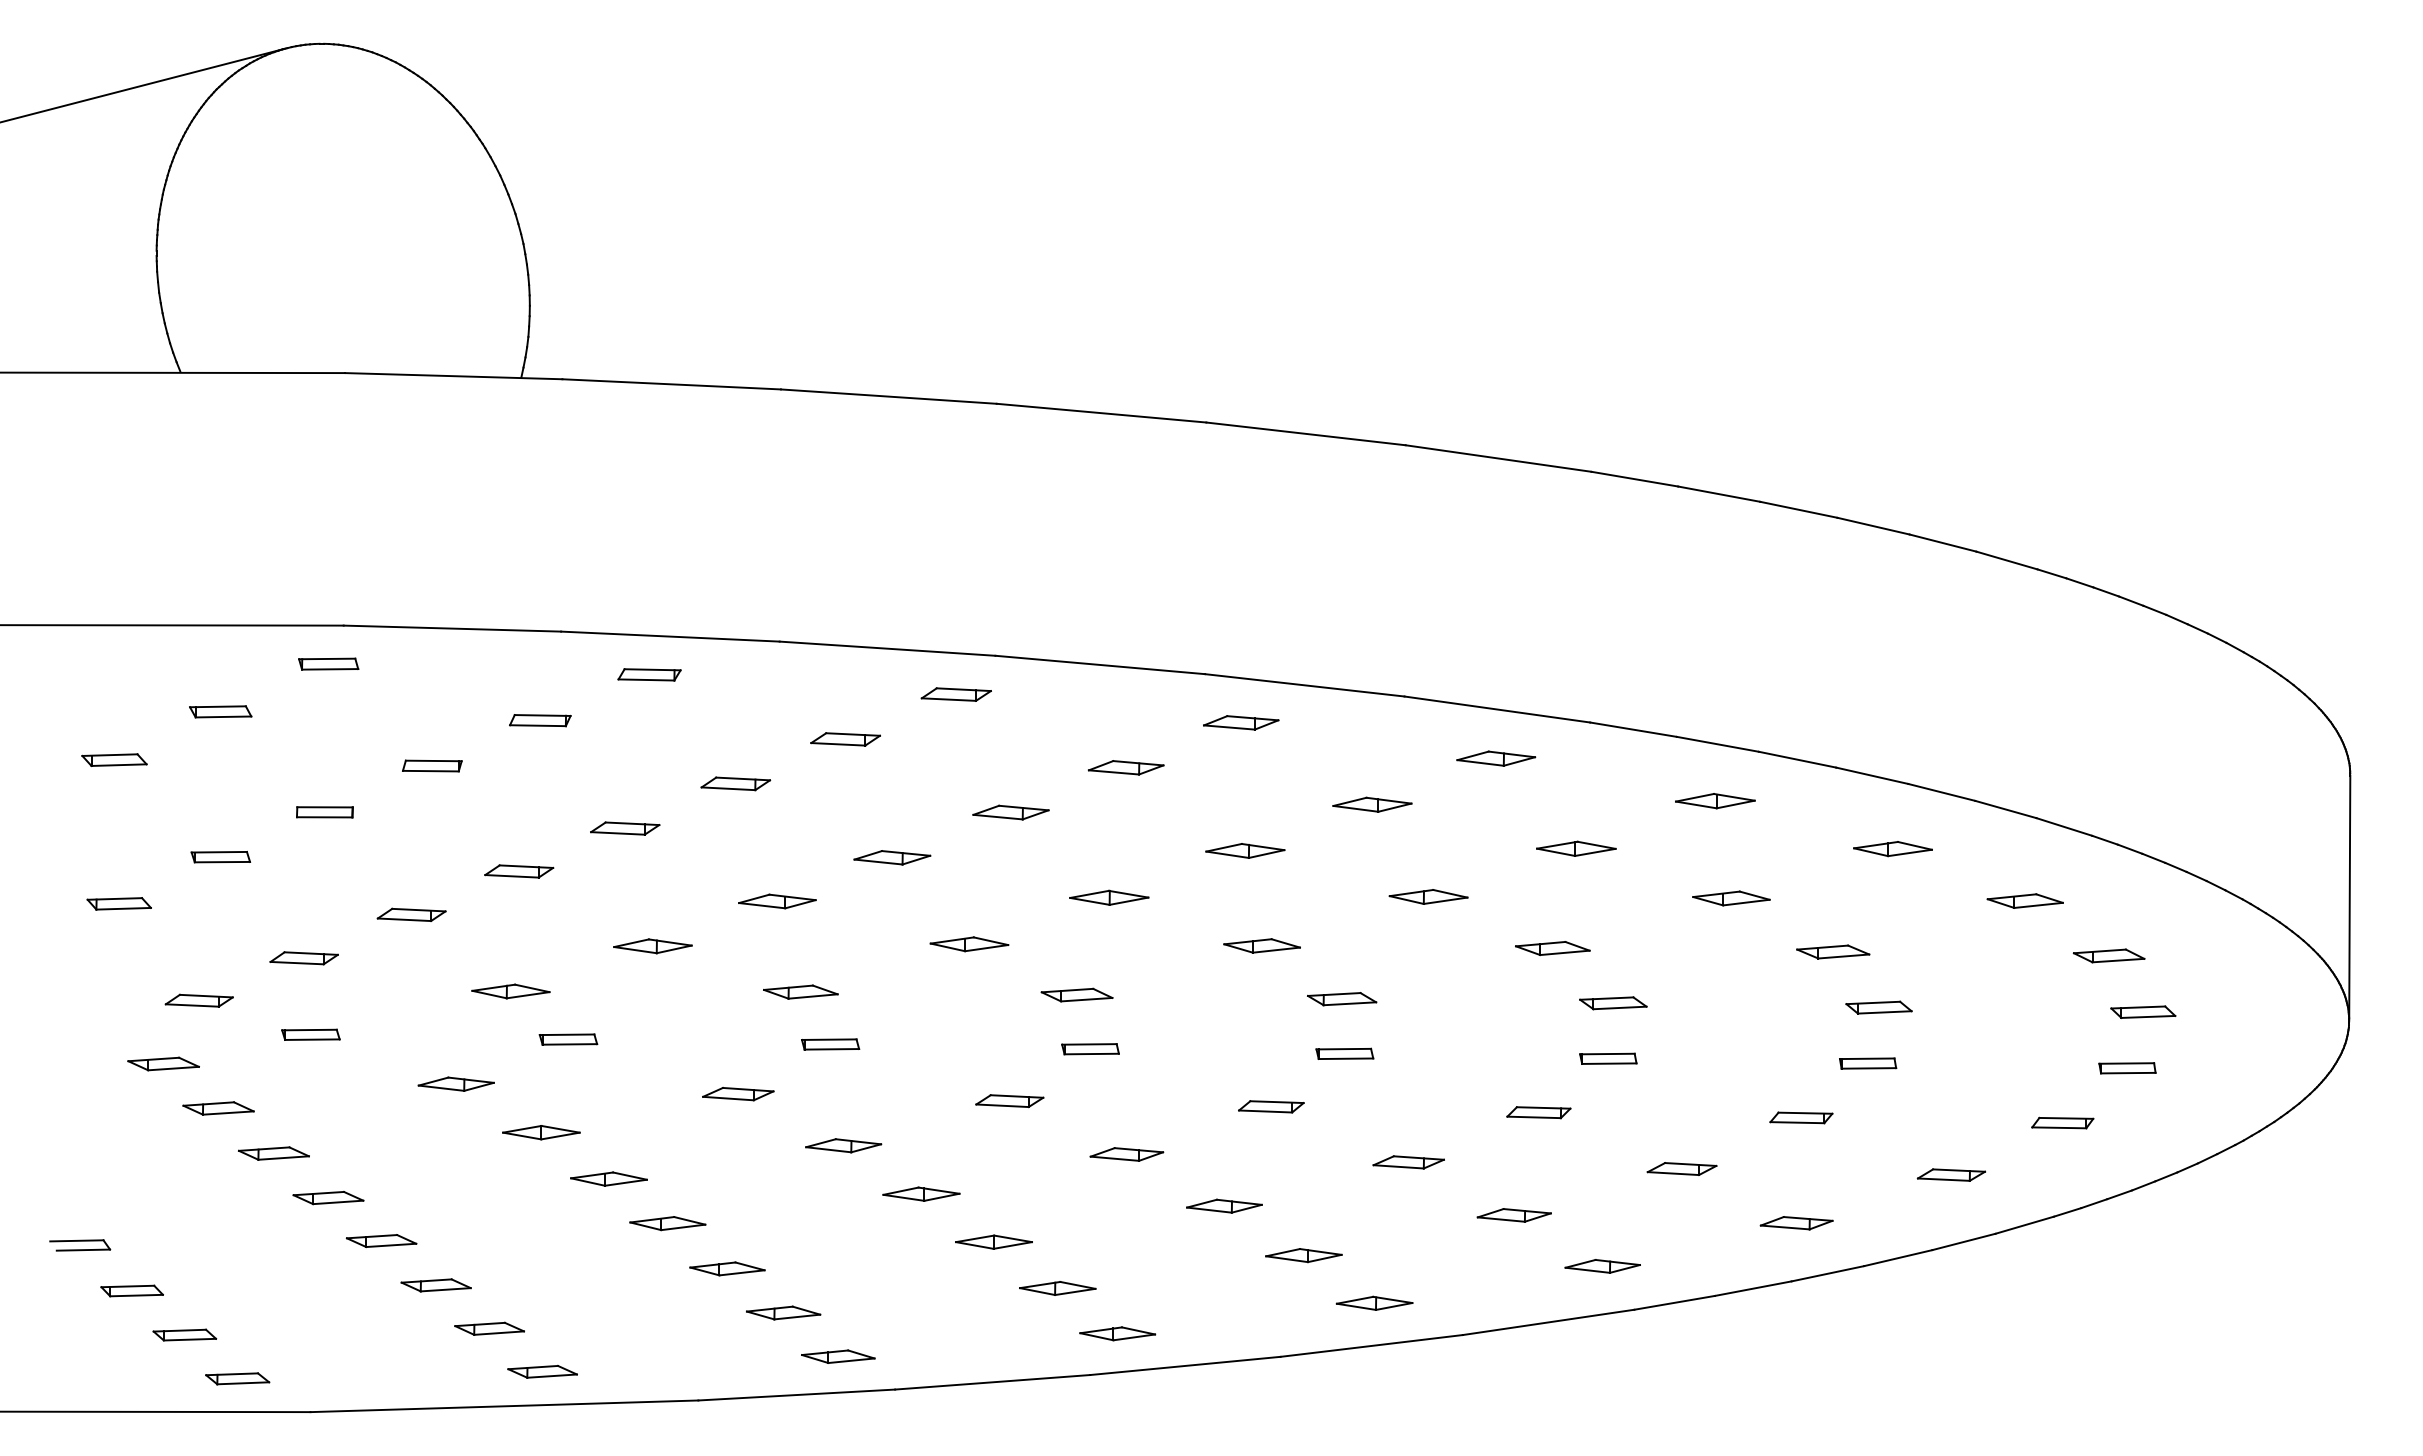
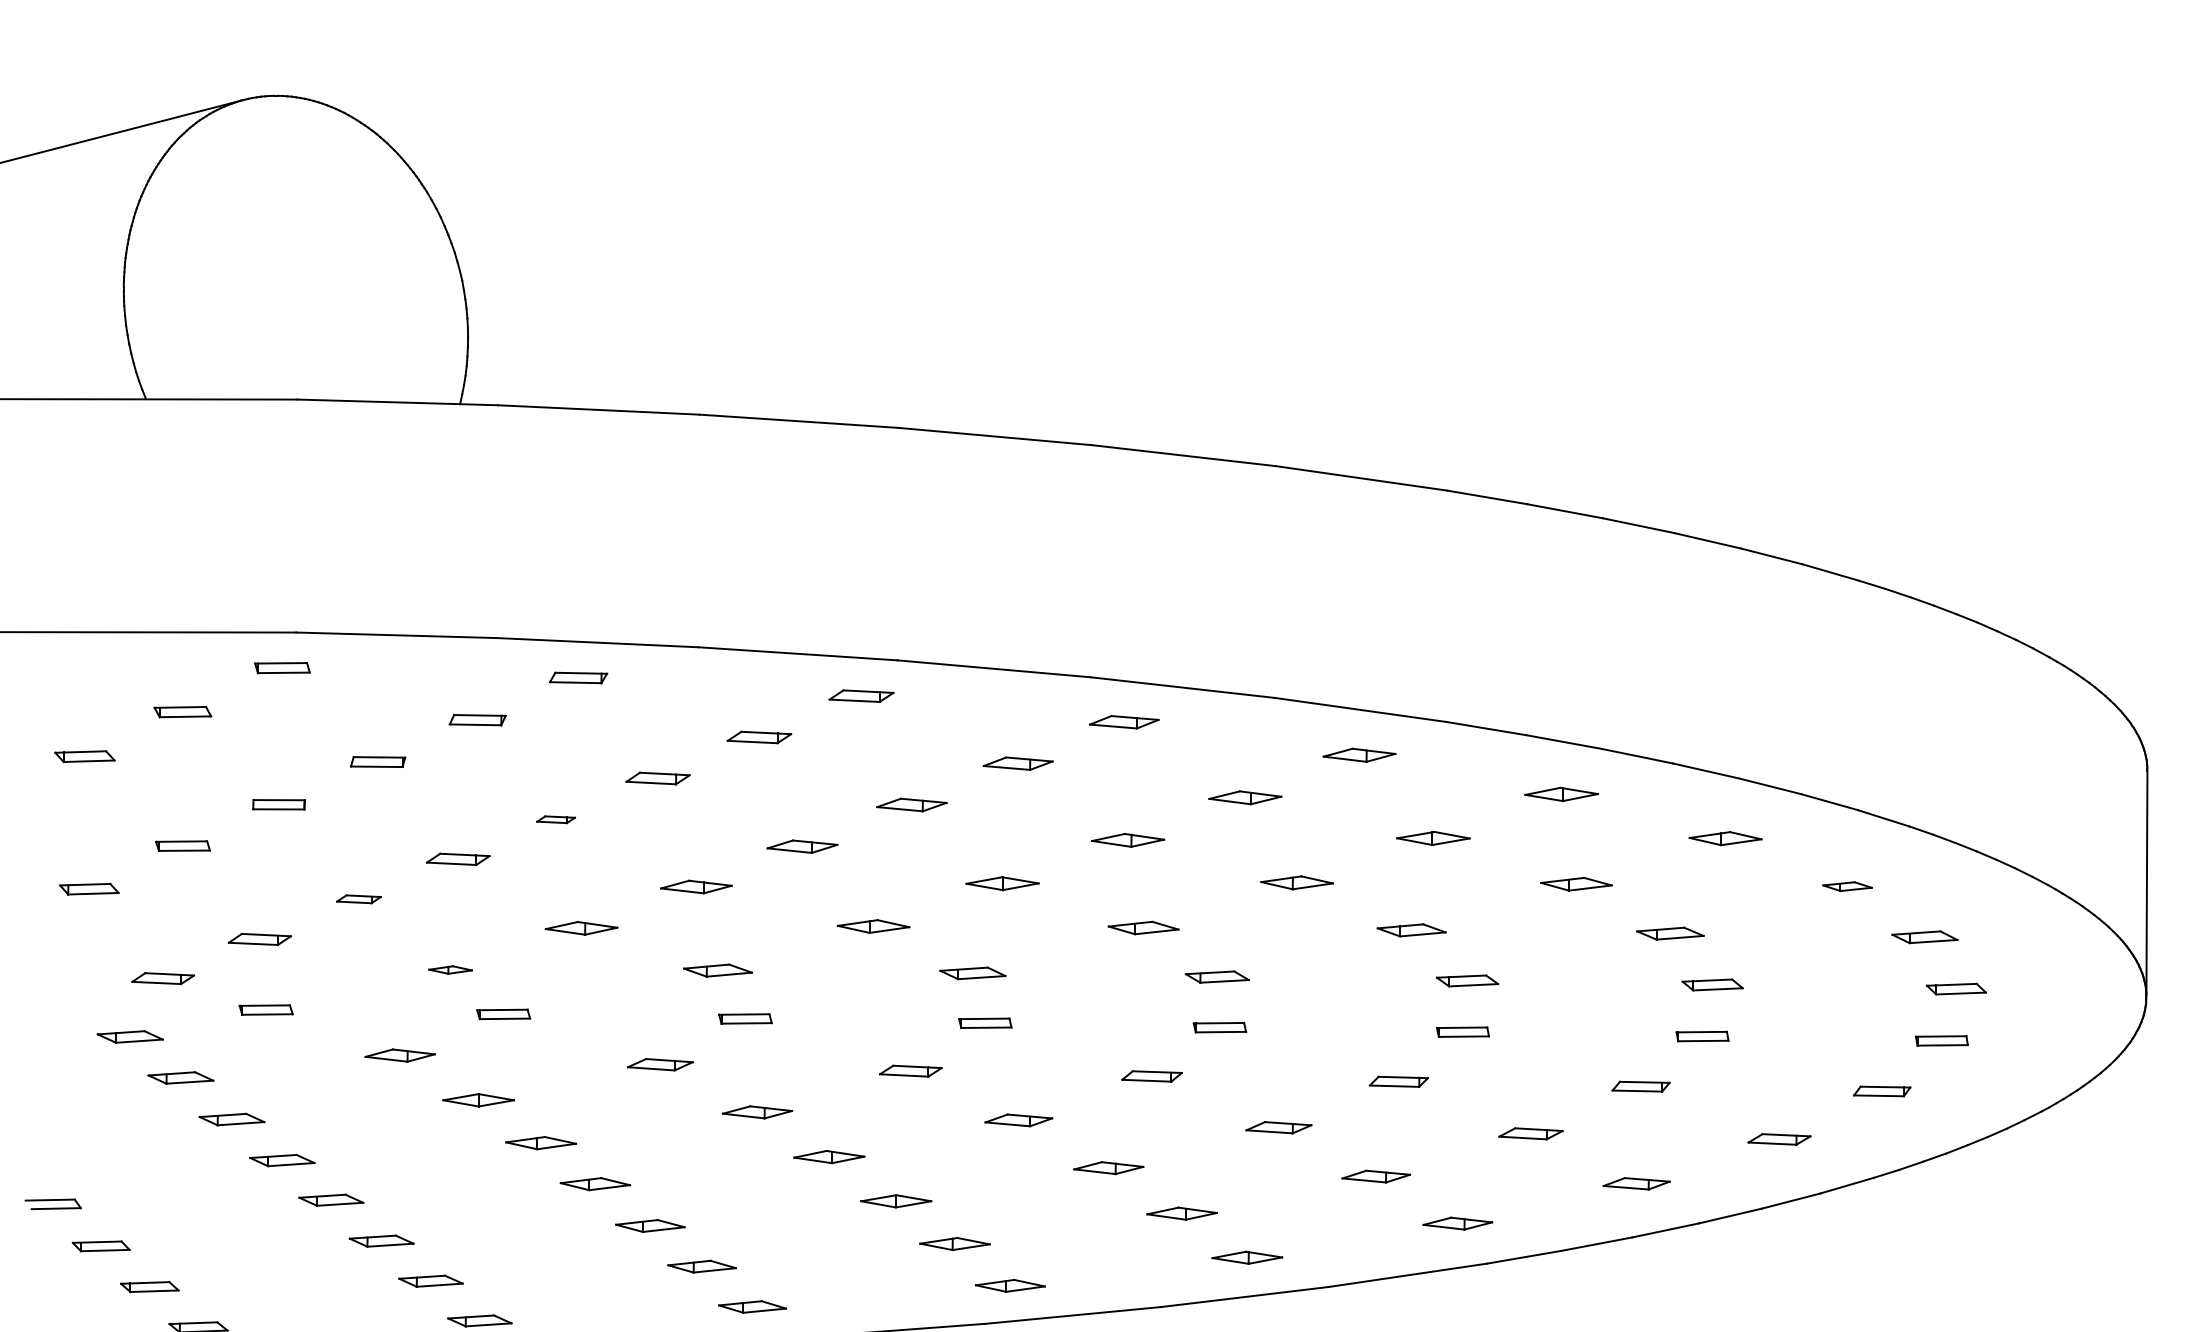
part: (625, 828) -> (556, 819), size x0.6
part: (2024, 900) -> (1846, 886), size x0.7
part: (411, 914) -> (358, 899), size x0.7
part: (510, 991) -> (450, 970), size x0.6

